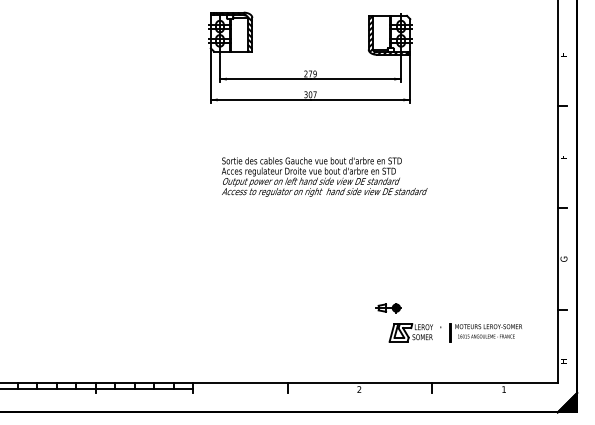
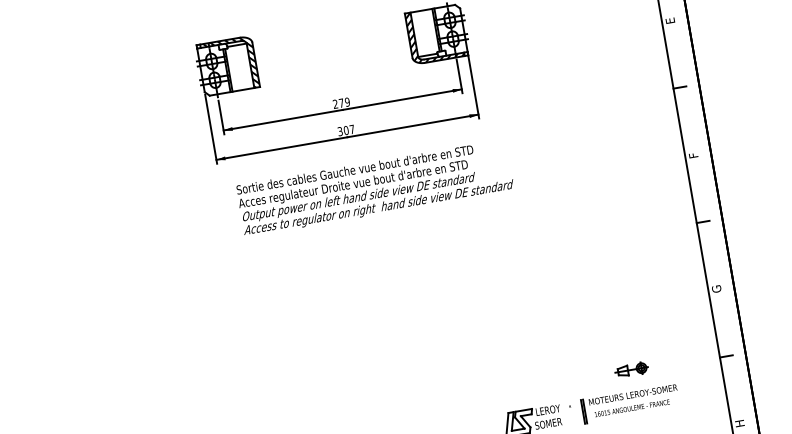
text: (324, 176) -> (375, 187), moved
part: (388, 308) -> (631, 370), moved

